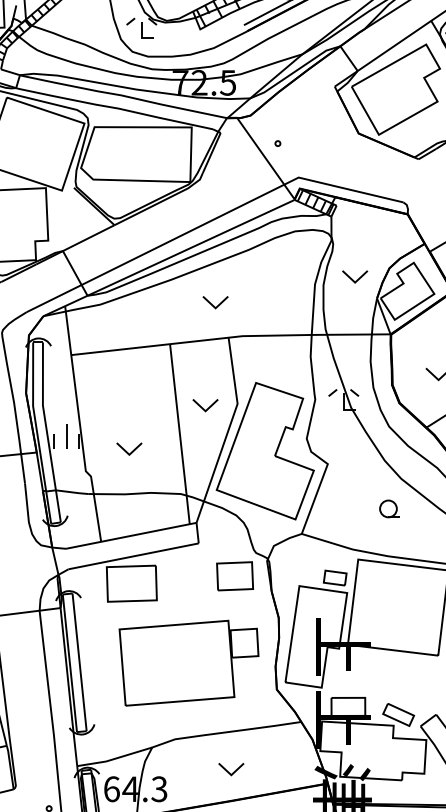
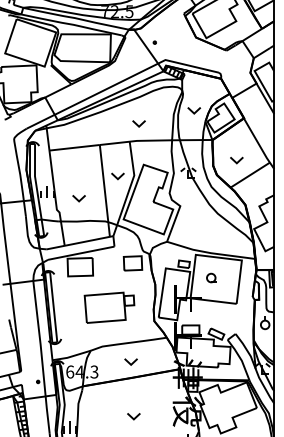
part: (214, 302) -> (138, 123), moved
part: (388, 507) -> (211, 277), moved
part: (188, 662) -> (109, 307), size x0.7

